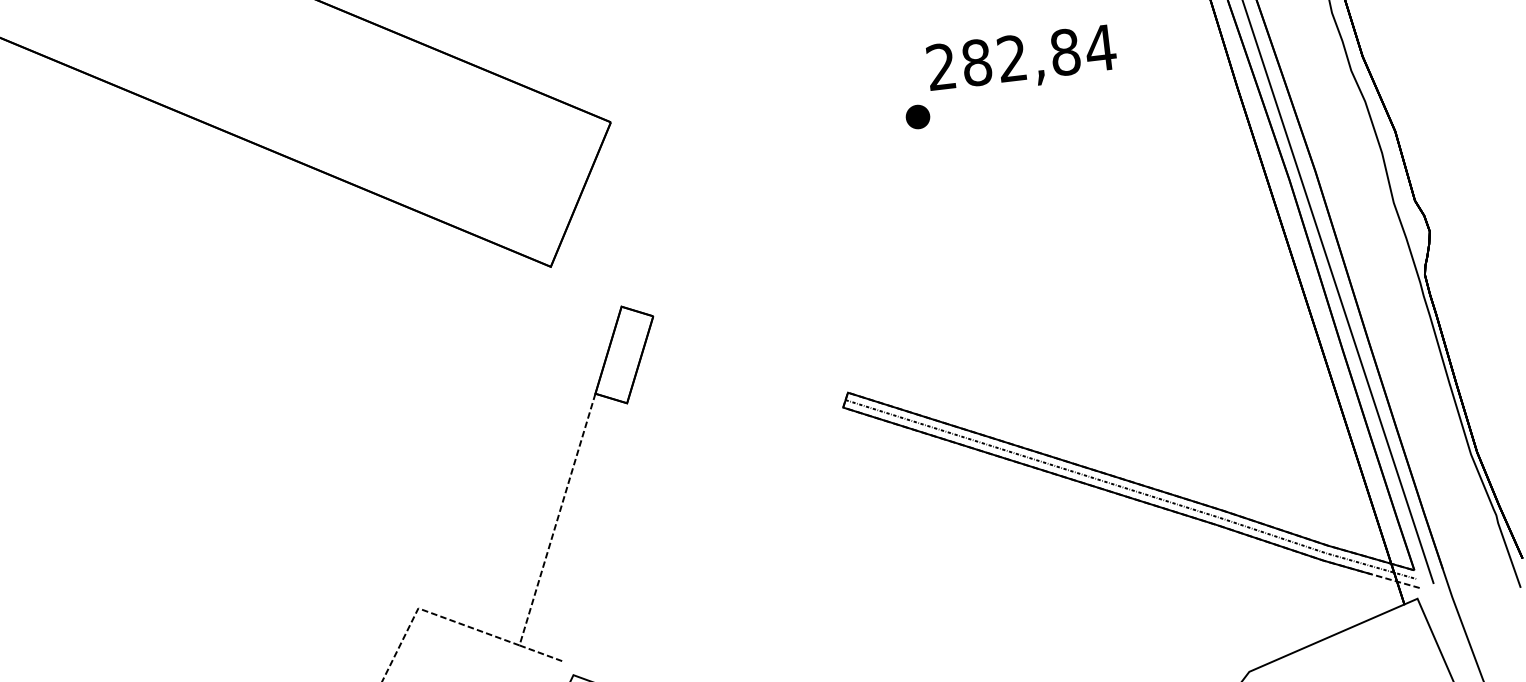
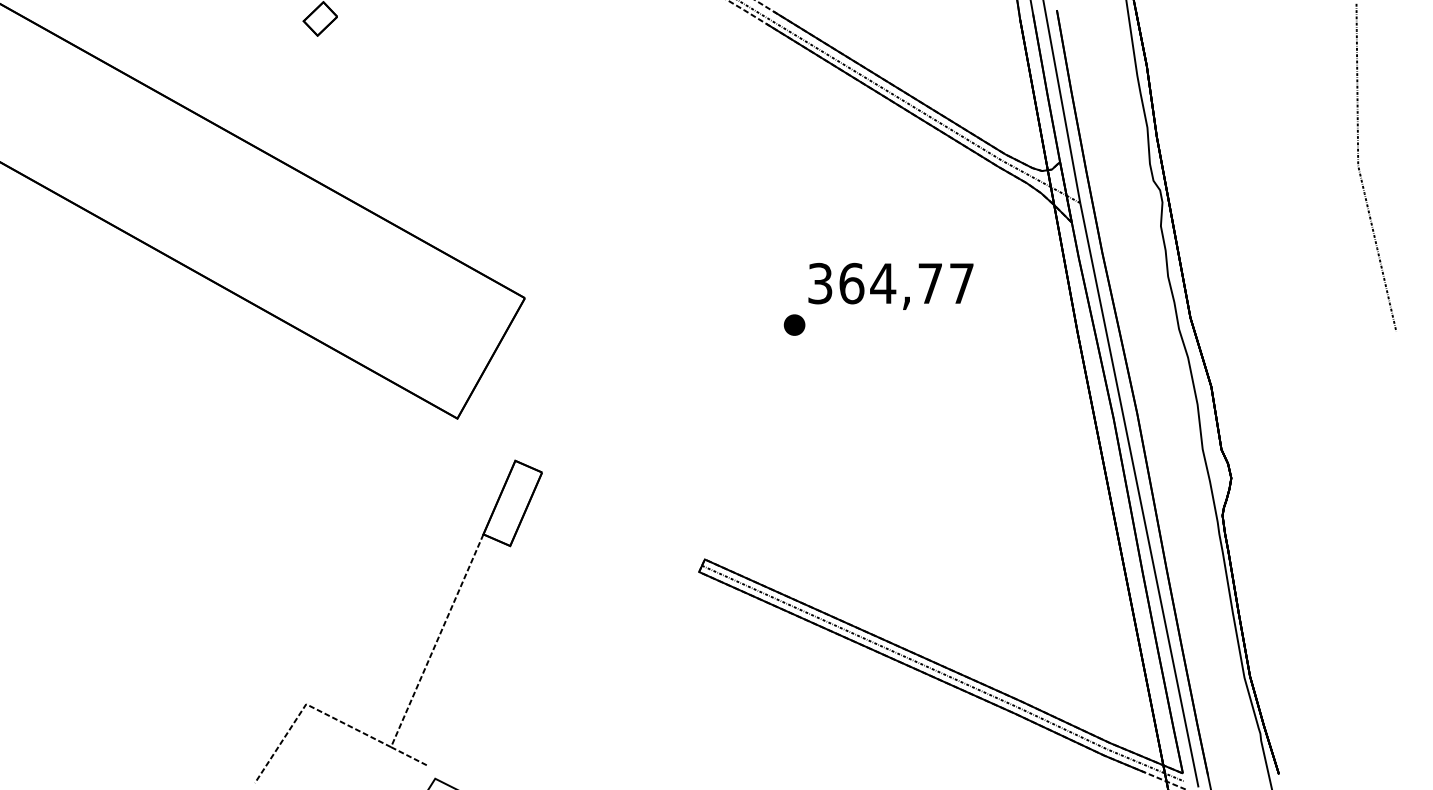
text: (1021, 57) -> (891, 283), 282,84 -> 364,77

